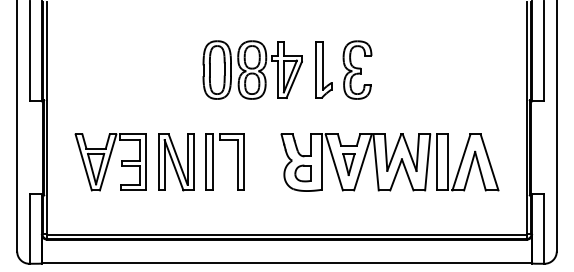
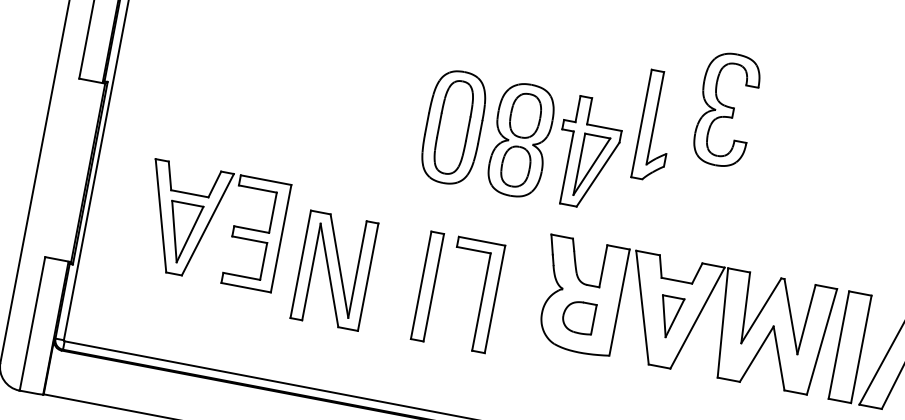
part: (252, 69) -> (521, 139), moved
part: (357, 69) -> (726, 108), moved
part: (213, 161) -> (435, 286), moved
part: (176, 162) -> (335, 271), moved

